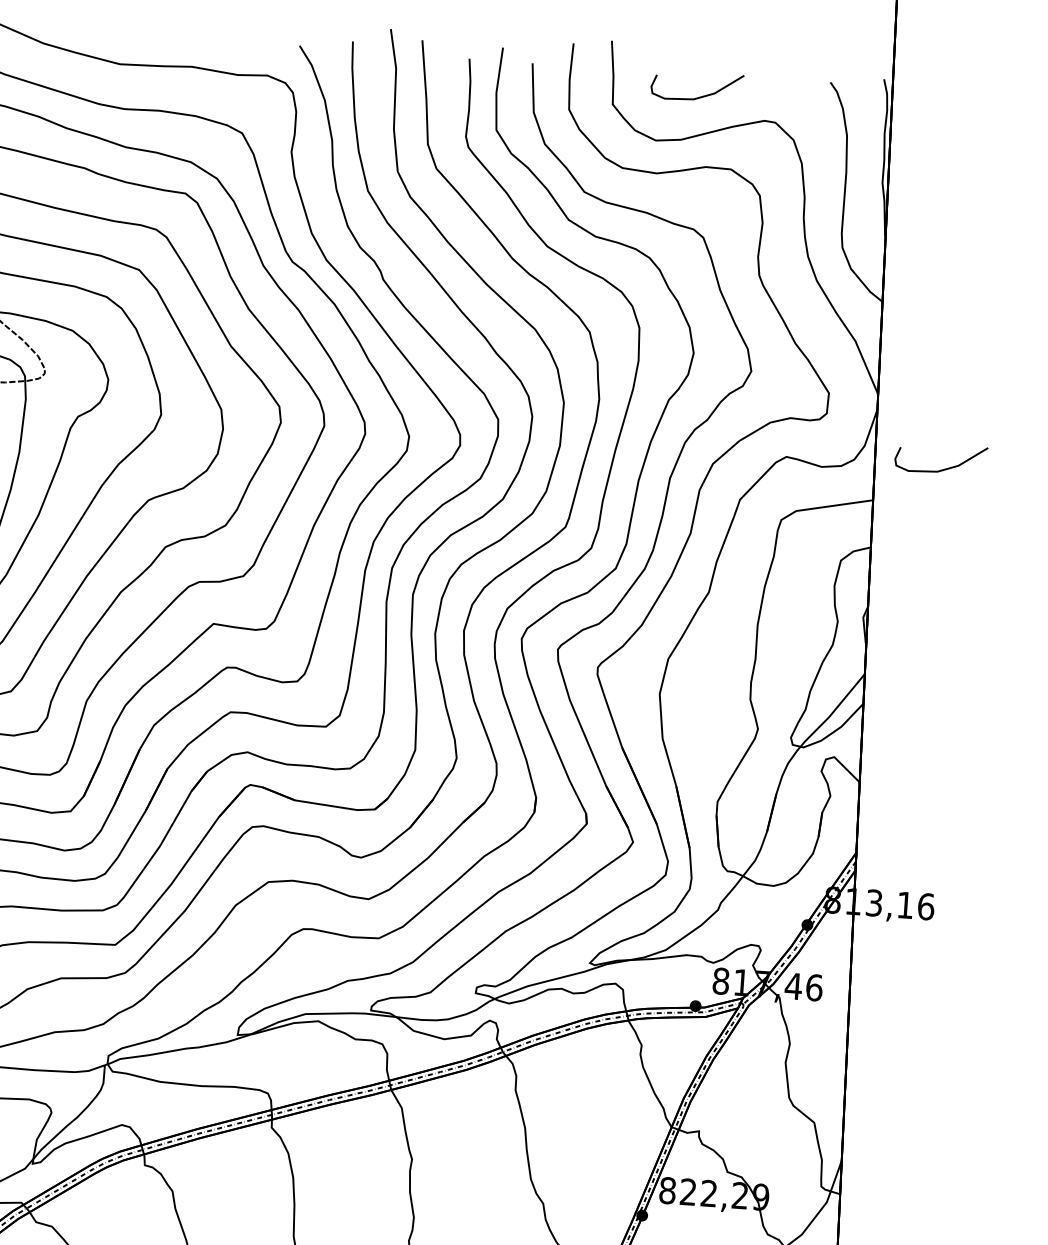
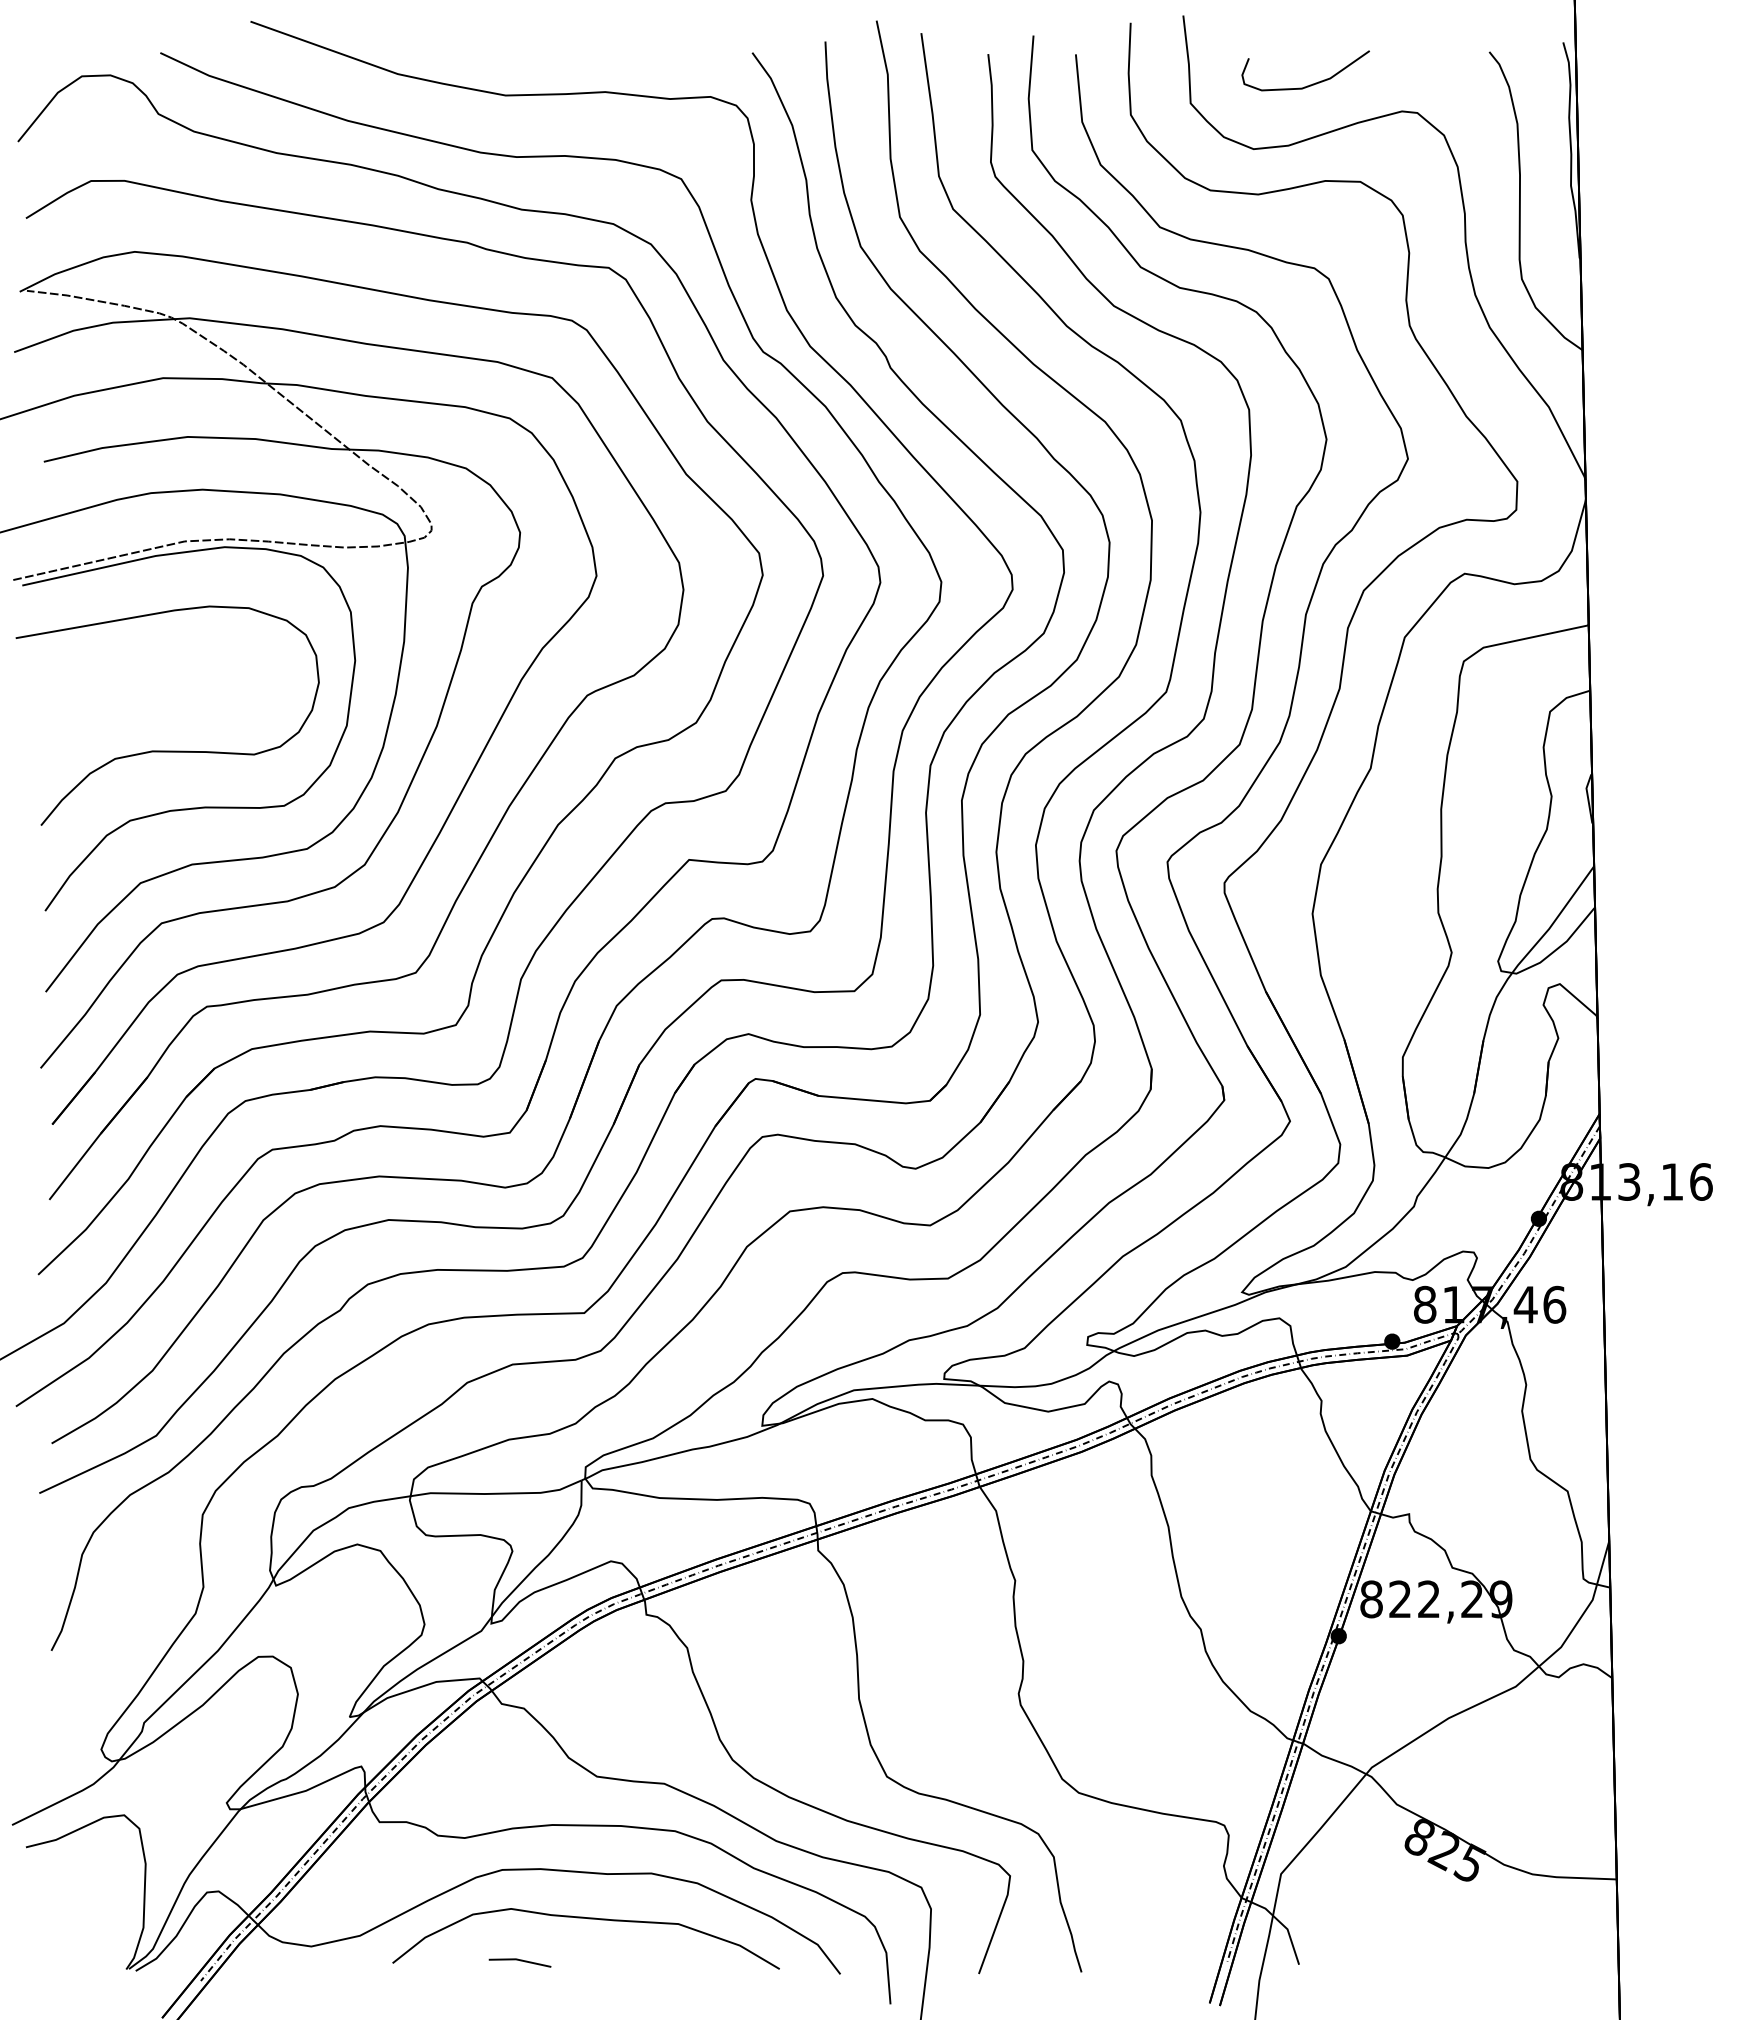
curve: (945, 468) -> (1685, 574), removed

